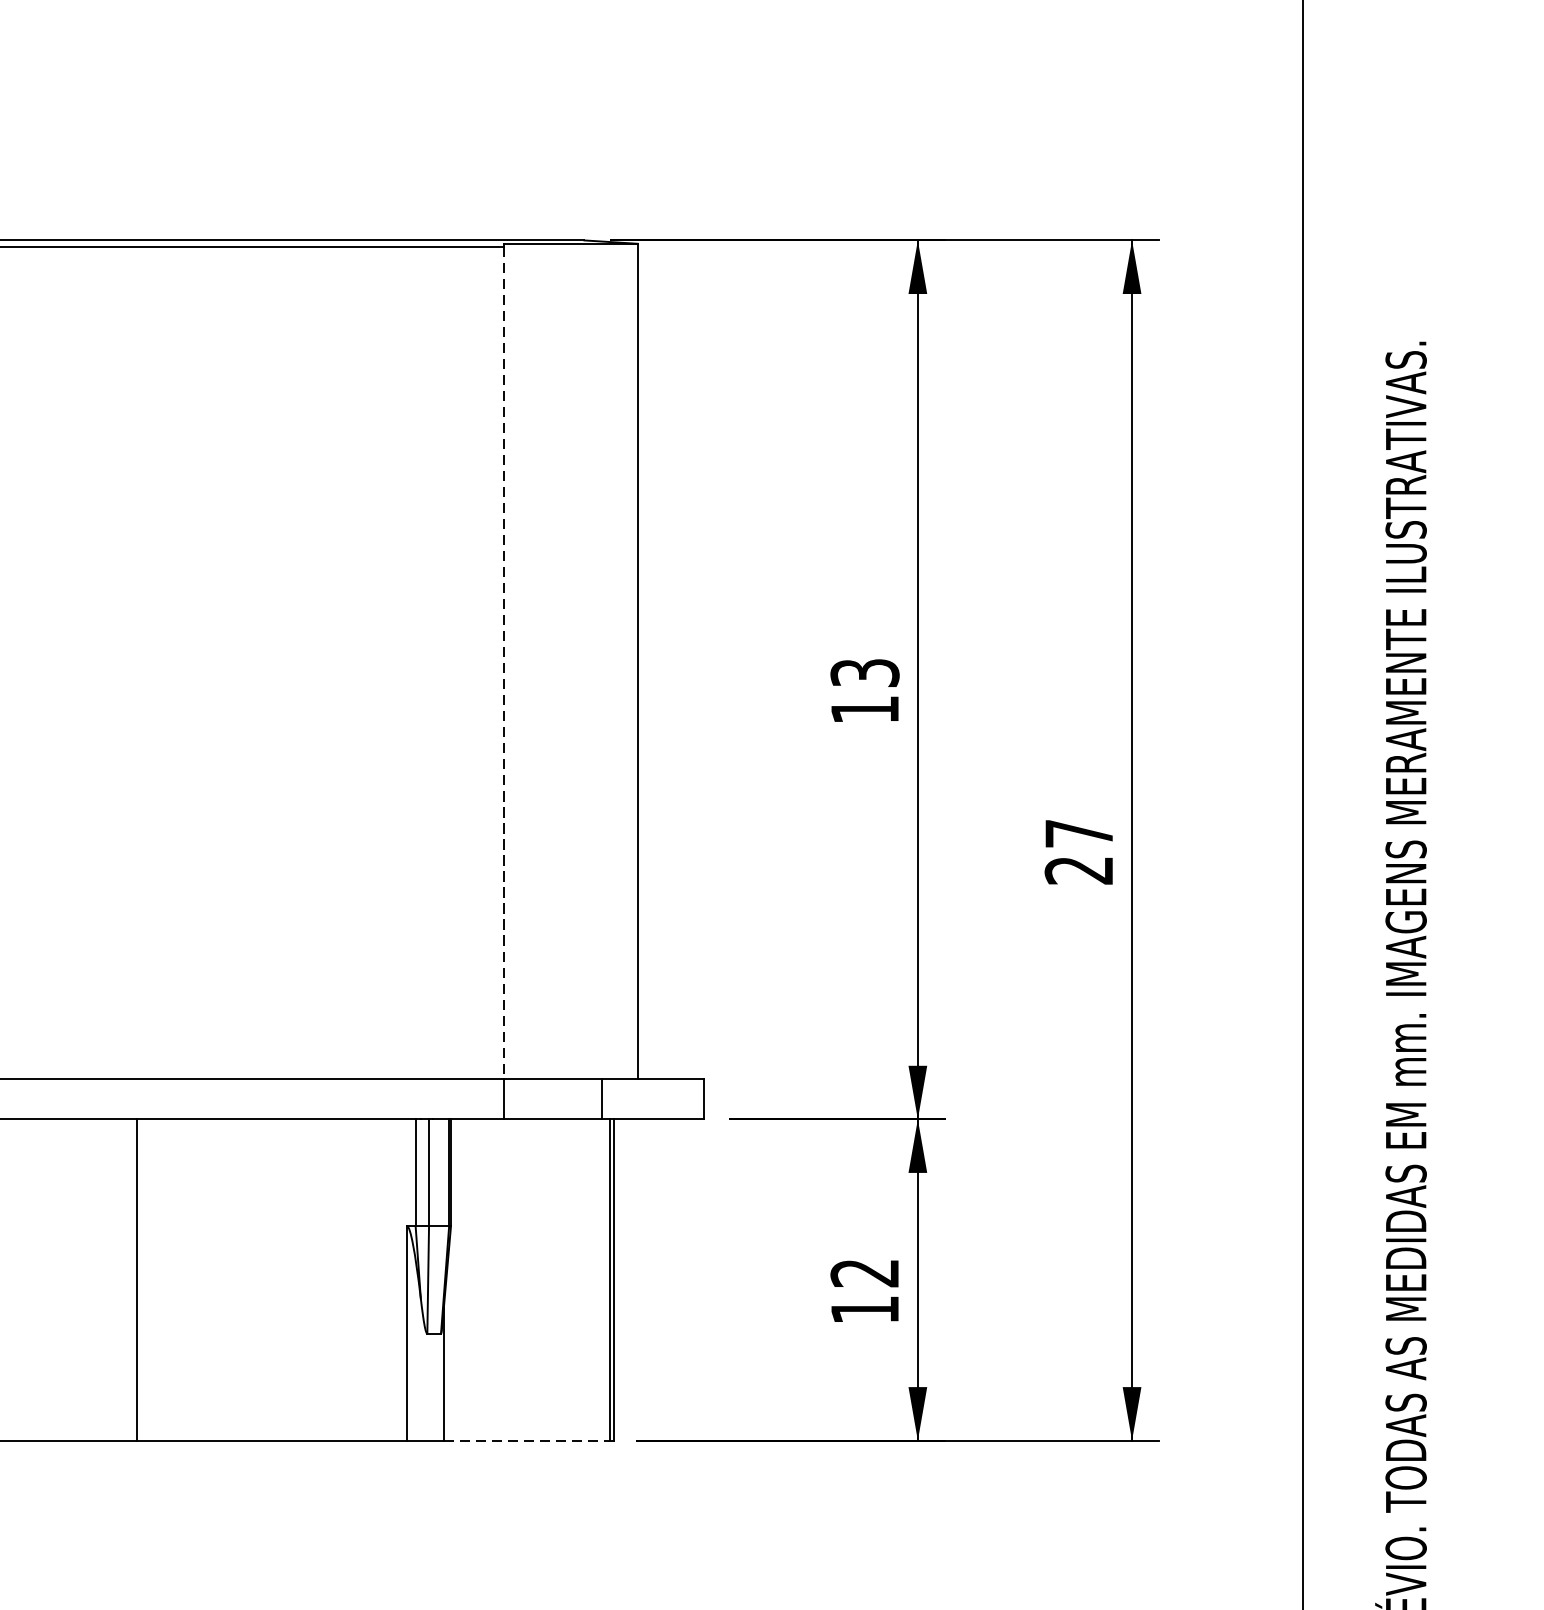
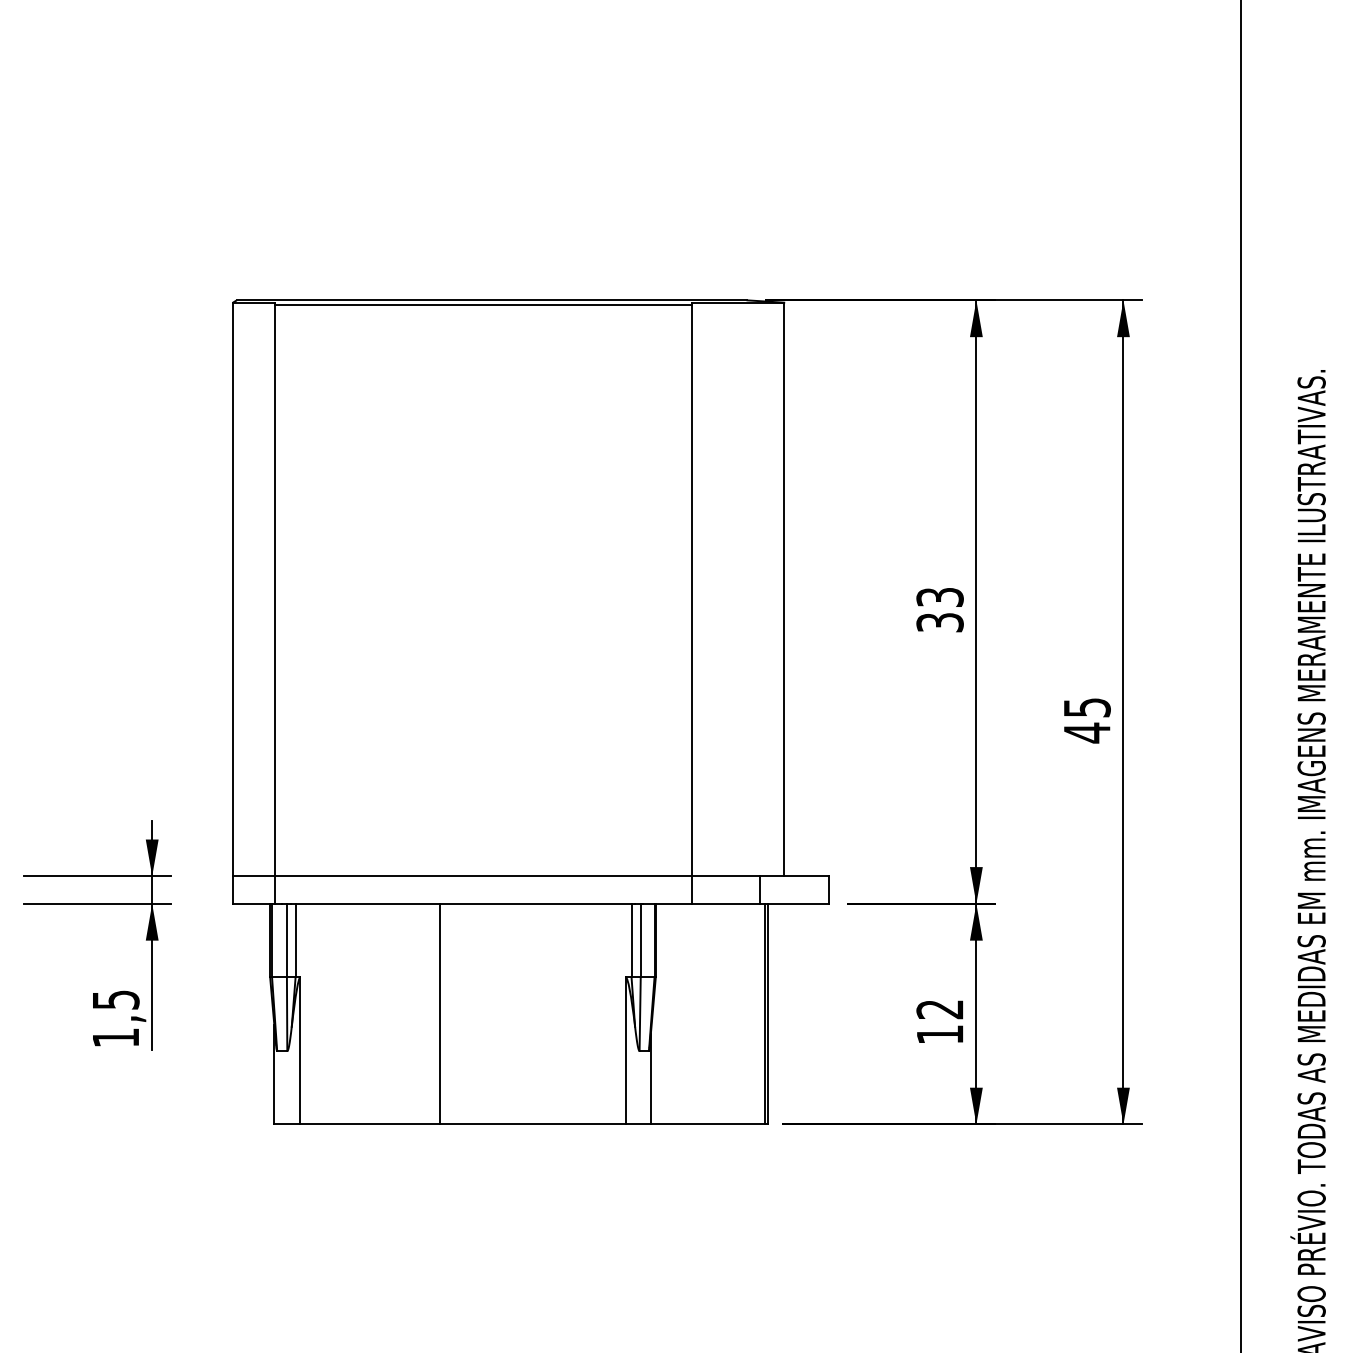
line: (504, 662) -> (692, 590), dashed -> solid
text: (864, 709) -> (939, 622), 13 -> 33
text: (1078, 852) -> (1086, 720), 27 -> 45
line: (527, 1440) -> (708, 1124), dashed -> solid

